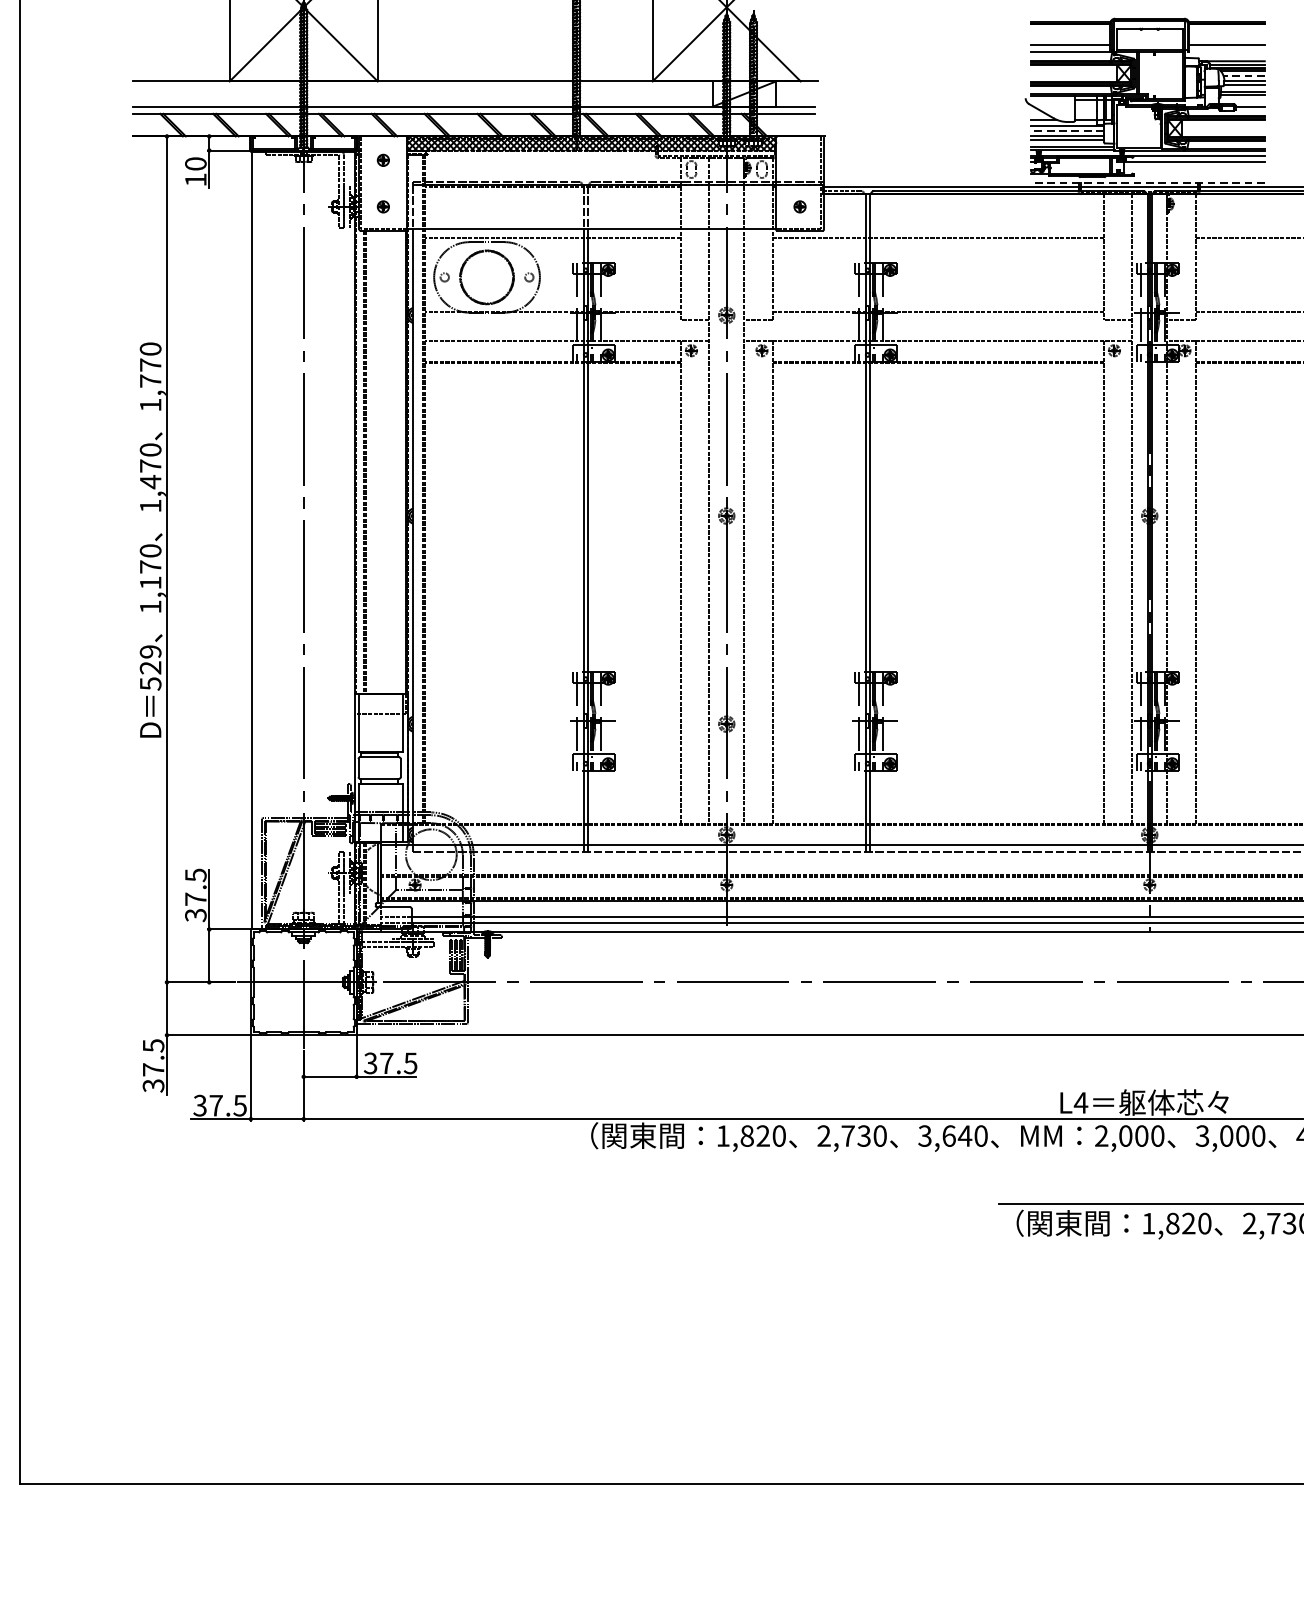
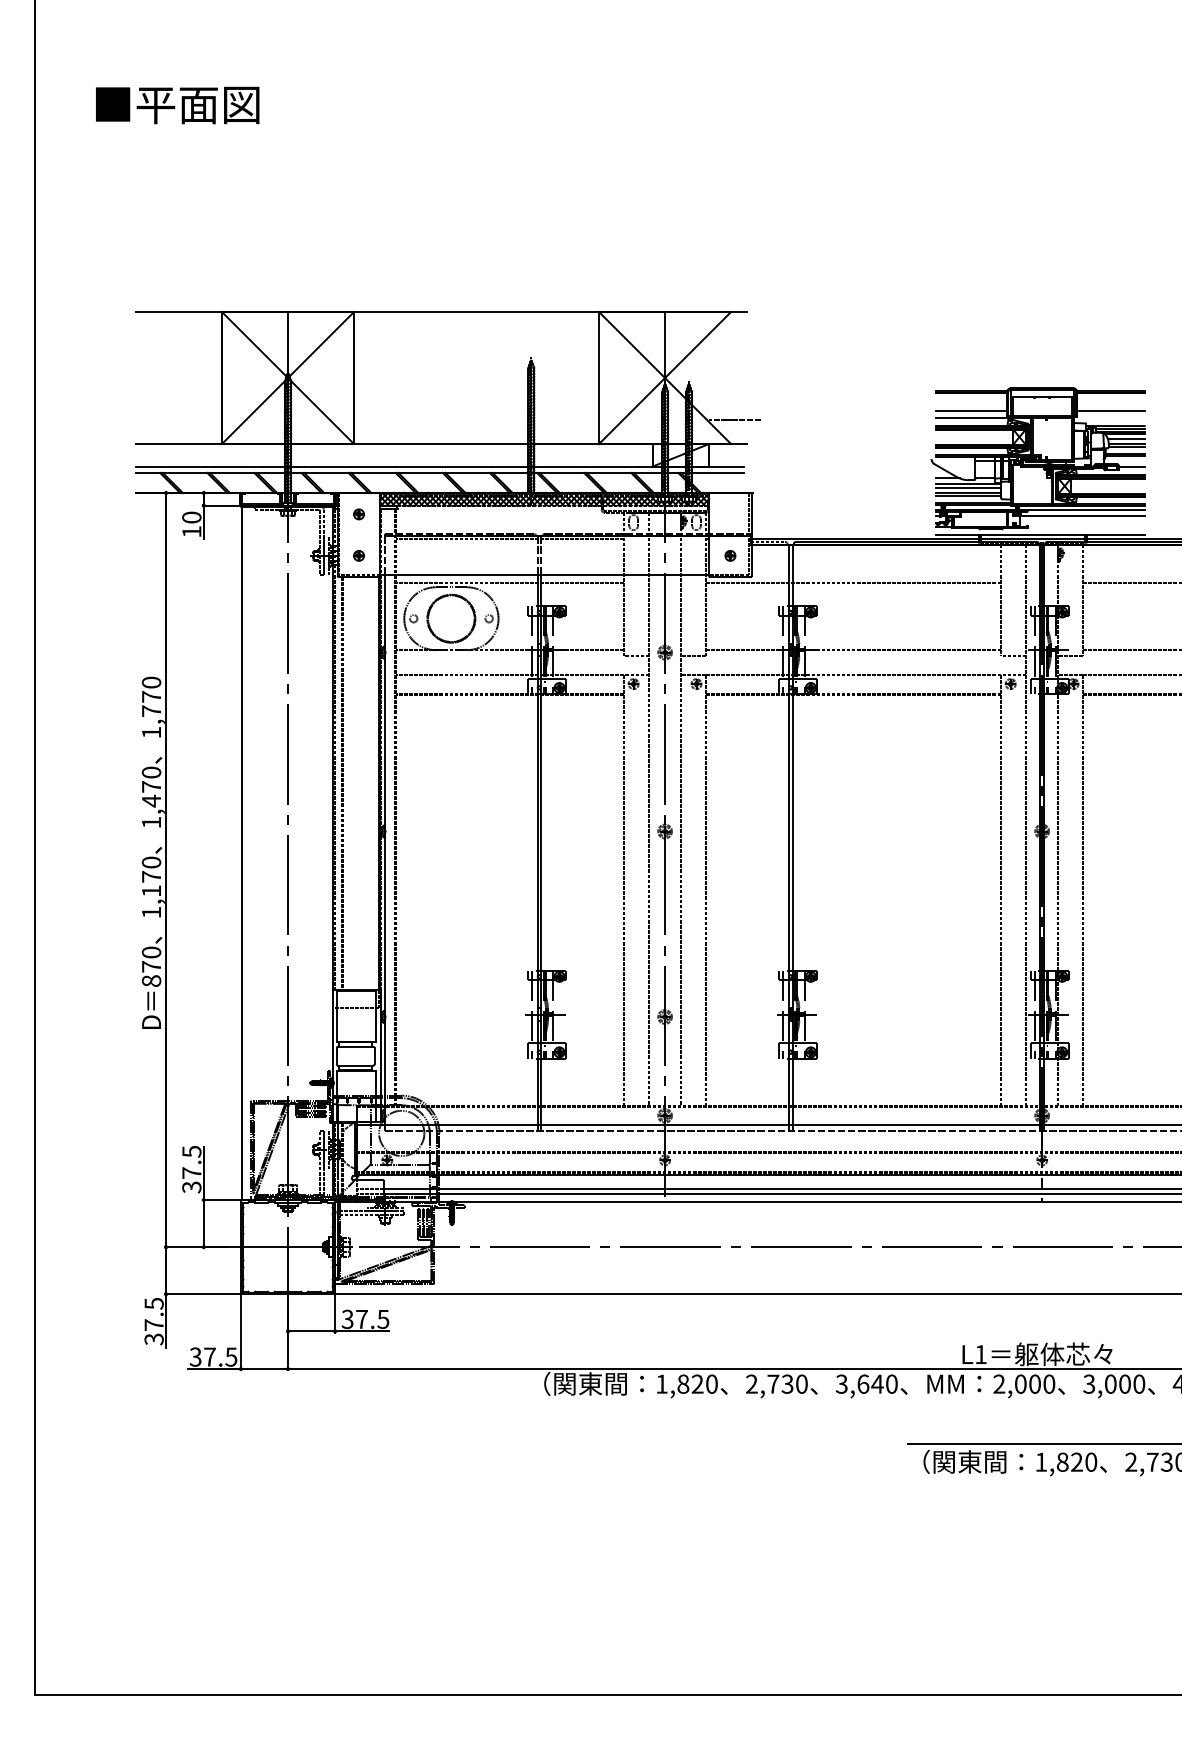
line: (805, 55) -> (735, 420), added
line: (1243, 76) -> (1125, 439), dashed -> solid
line: (1067, 131) -> (968, 488), dashed -> solid
line: (1146, 182) -> (1039, 534), dashed -> solid
text: (150, 667) -> (151, 966), 529 -> 870
text: (1080, 1102) -> (980, 1354), L4 -> L1

